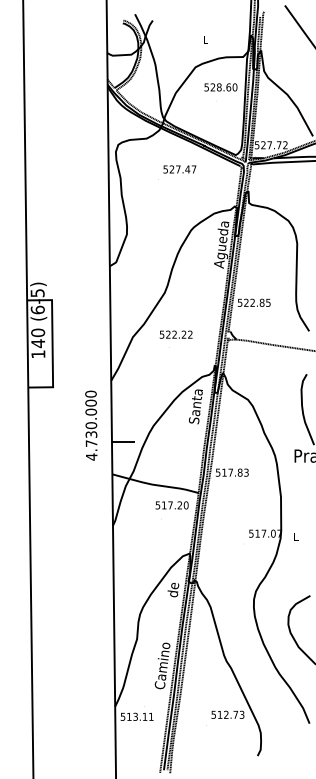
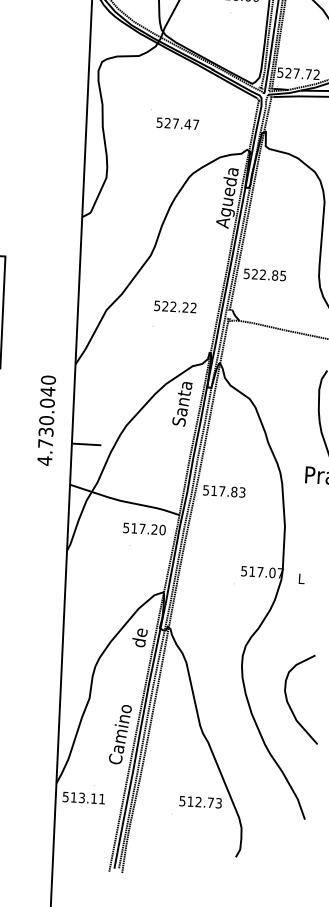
text: (179, 169) -> (177, 123), moved
text: (175, 334) -> (174, 306), moved
text: (90, 402) -> (47, 390), 4.730.000 -> 4.730.040

